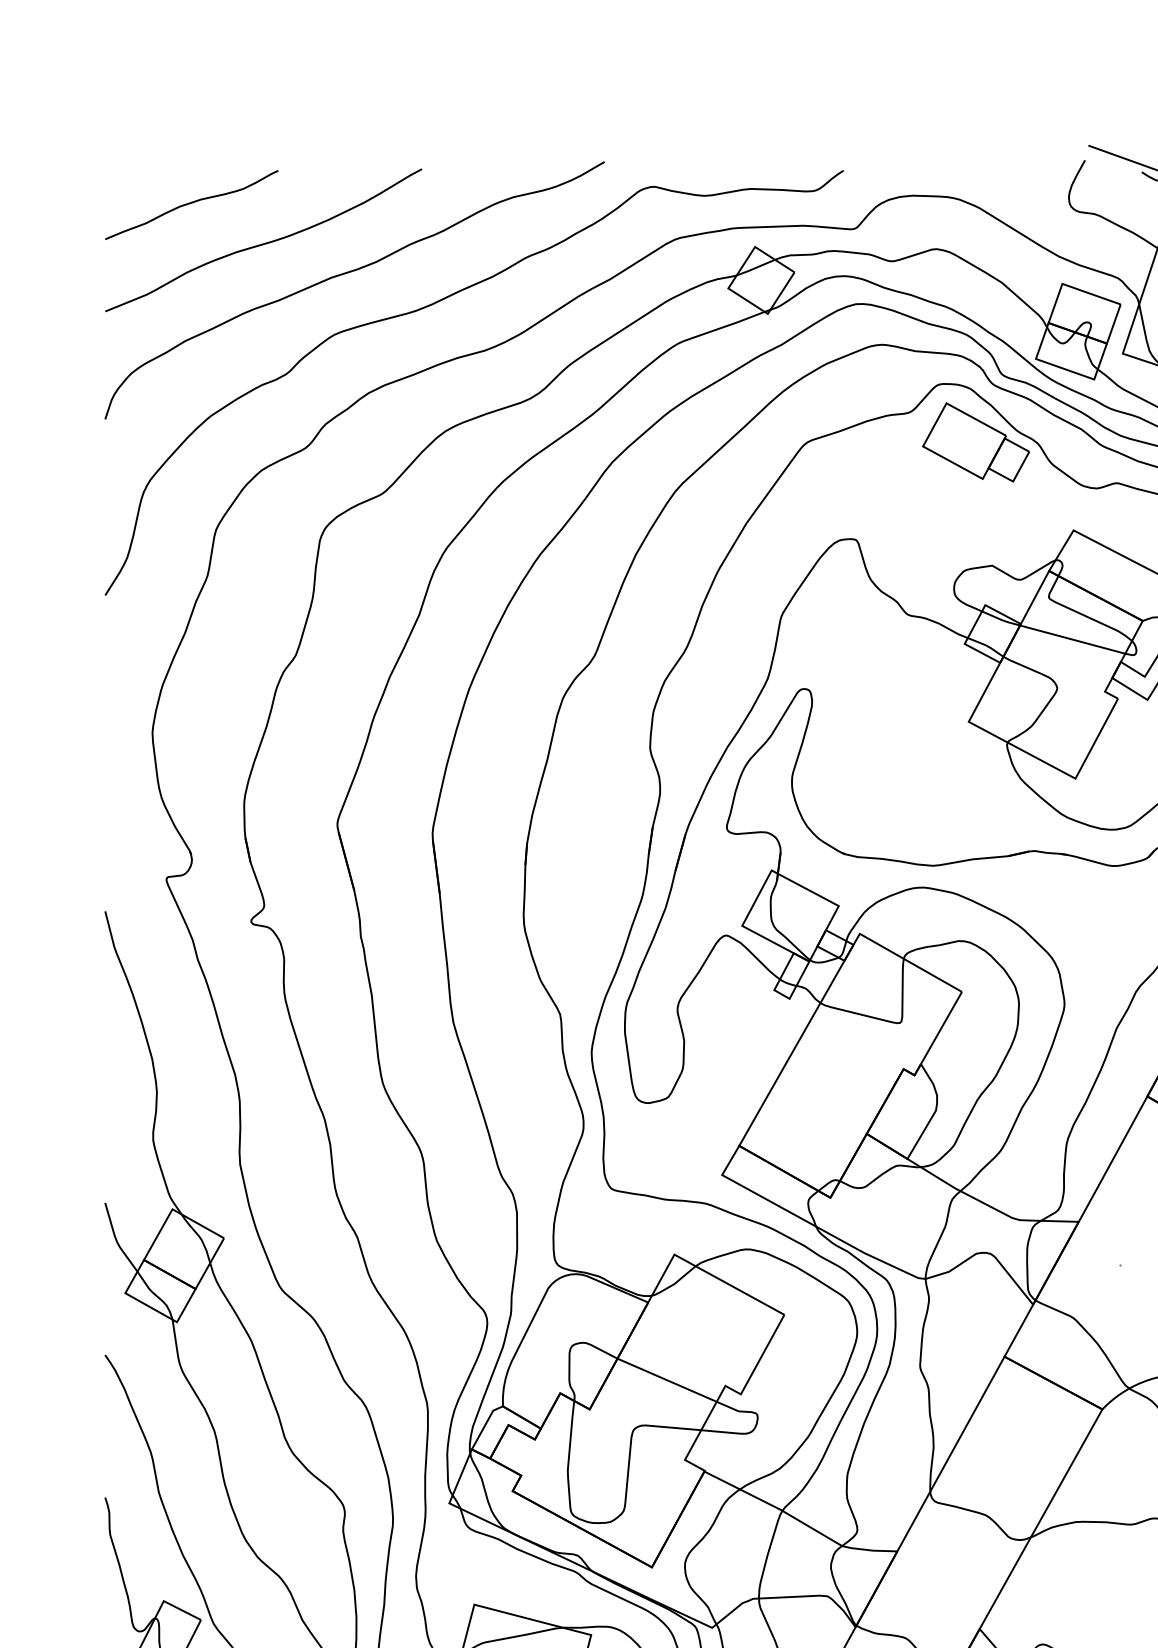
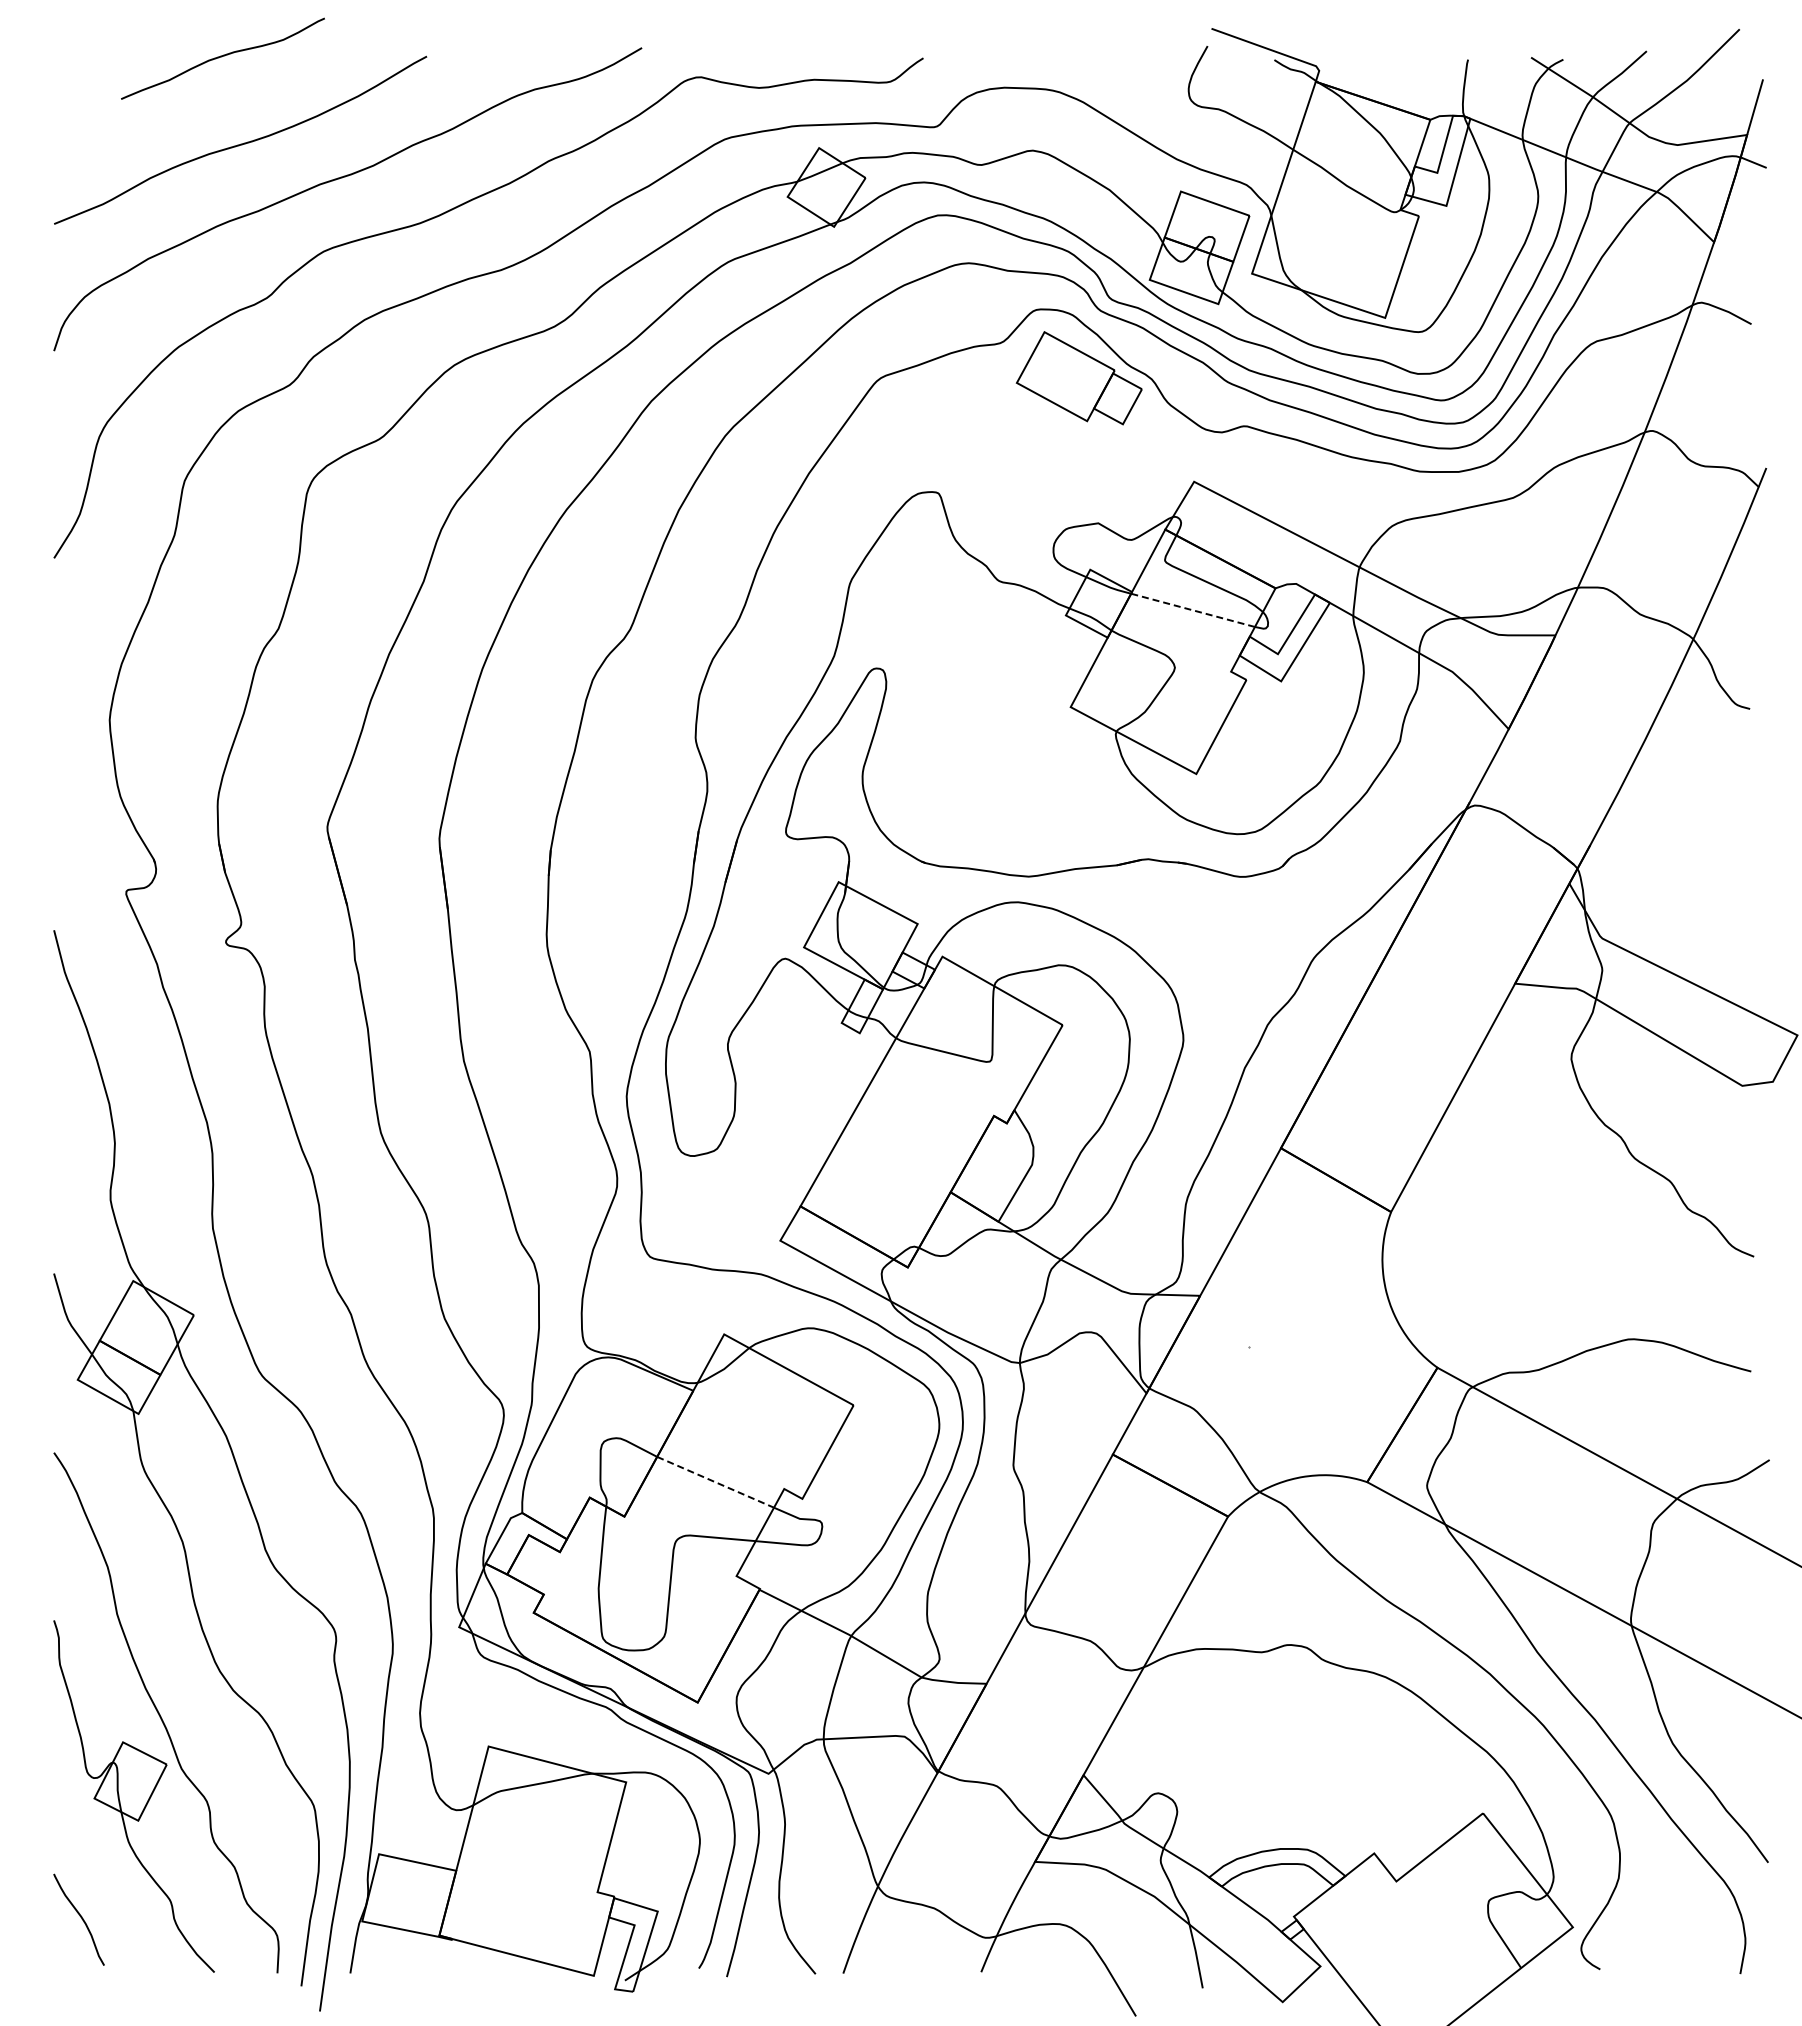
curve: (190, 203) -> (221, 57), moved
line: (1072, 639) -> (1192, 610), solid -> dashed
line: (667, 1380) -> (715, 1482), solid -> dashed

